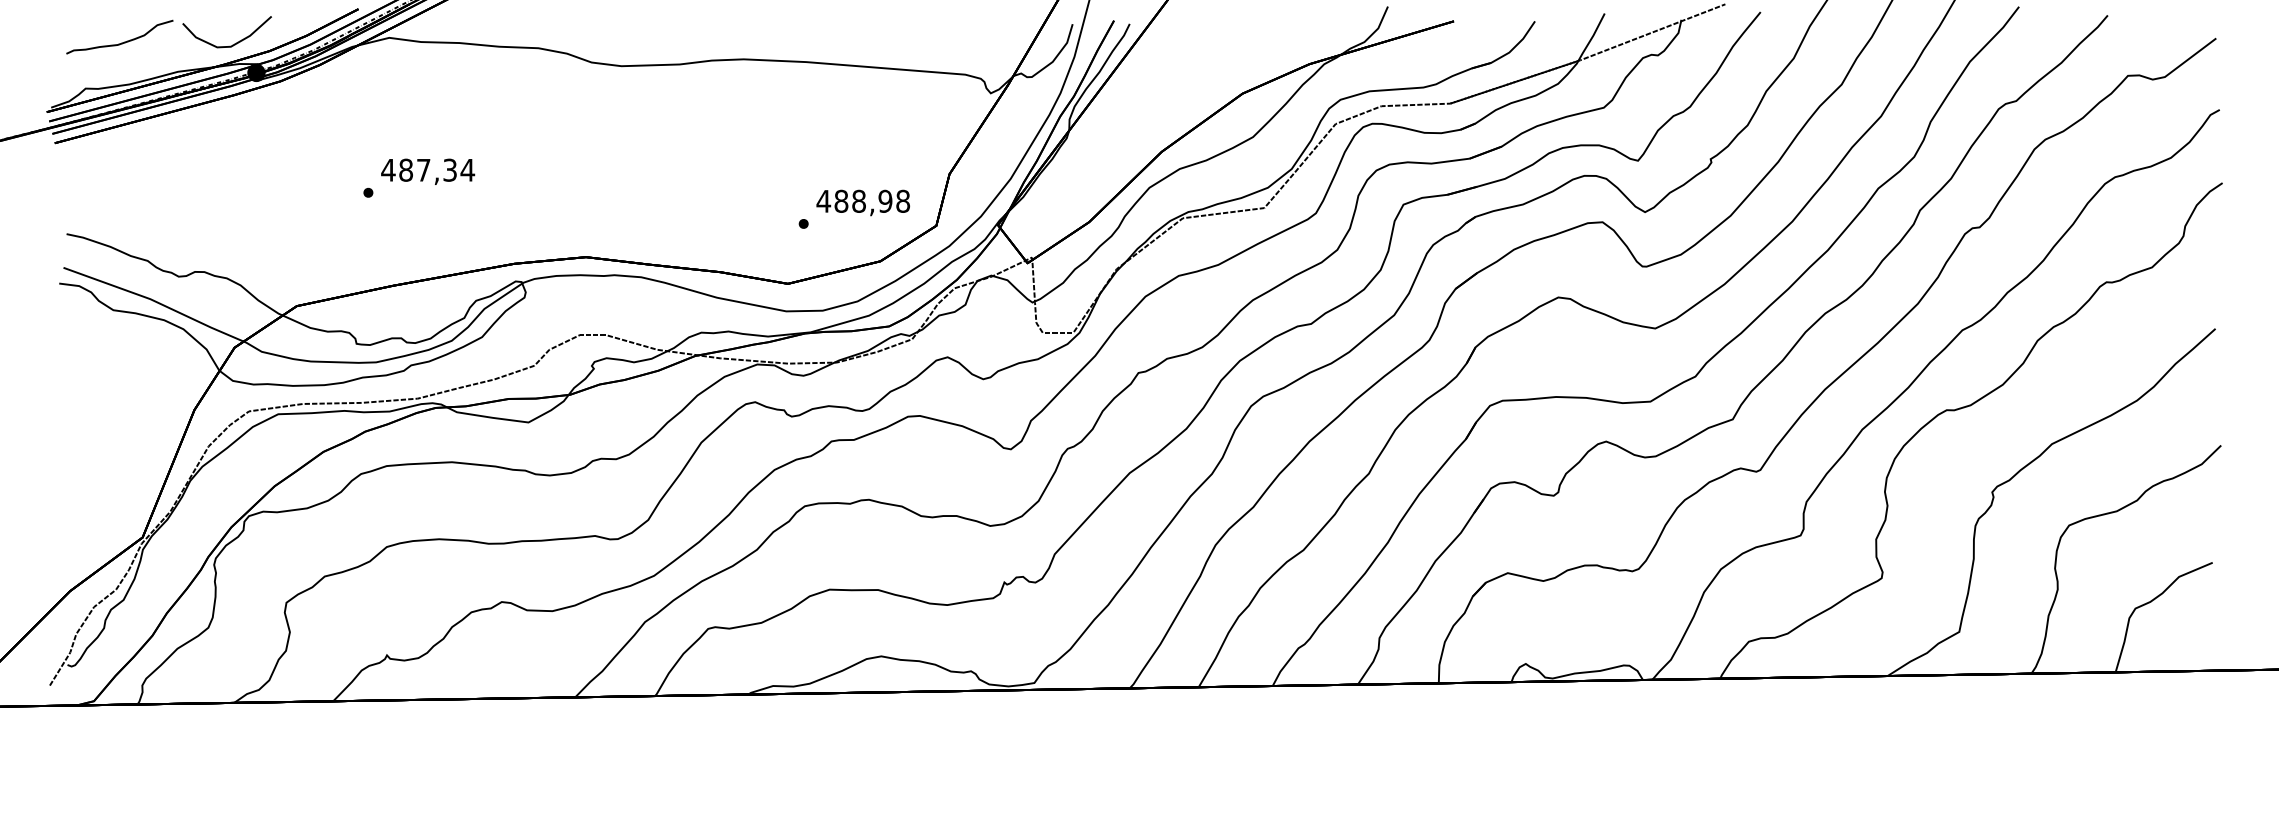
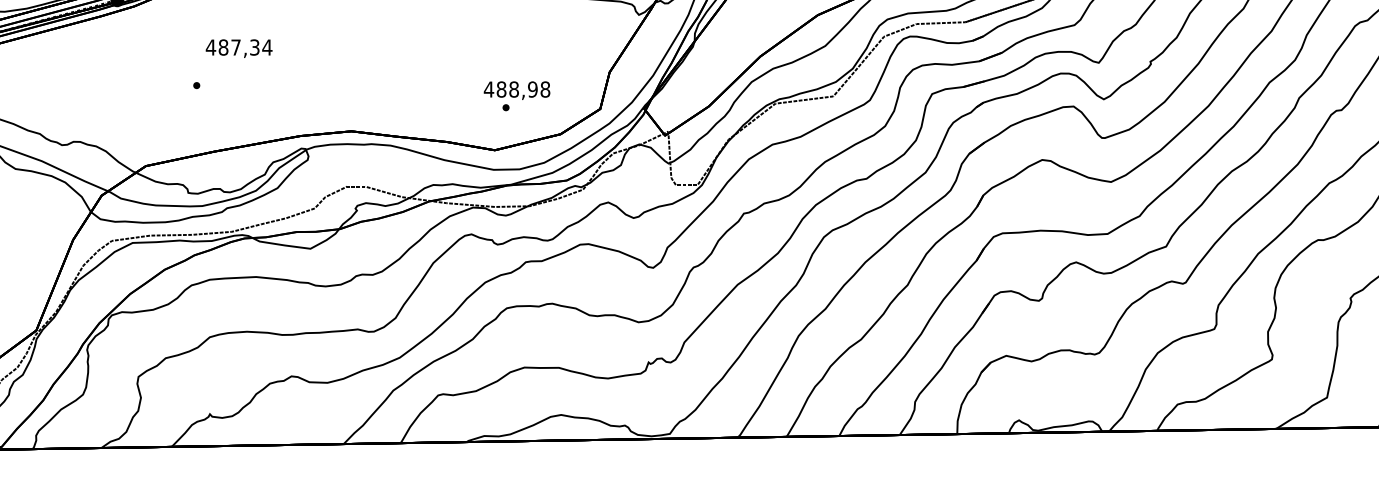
text: (428, 171) -> (239, 48), moved
text: (862, 202) -> (516, 90), moved

